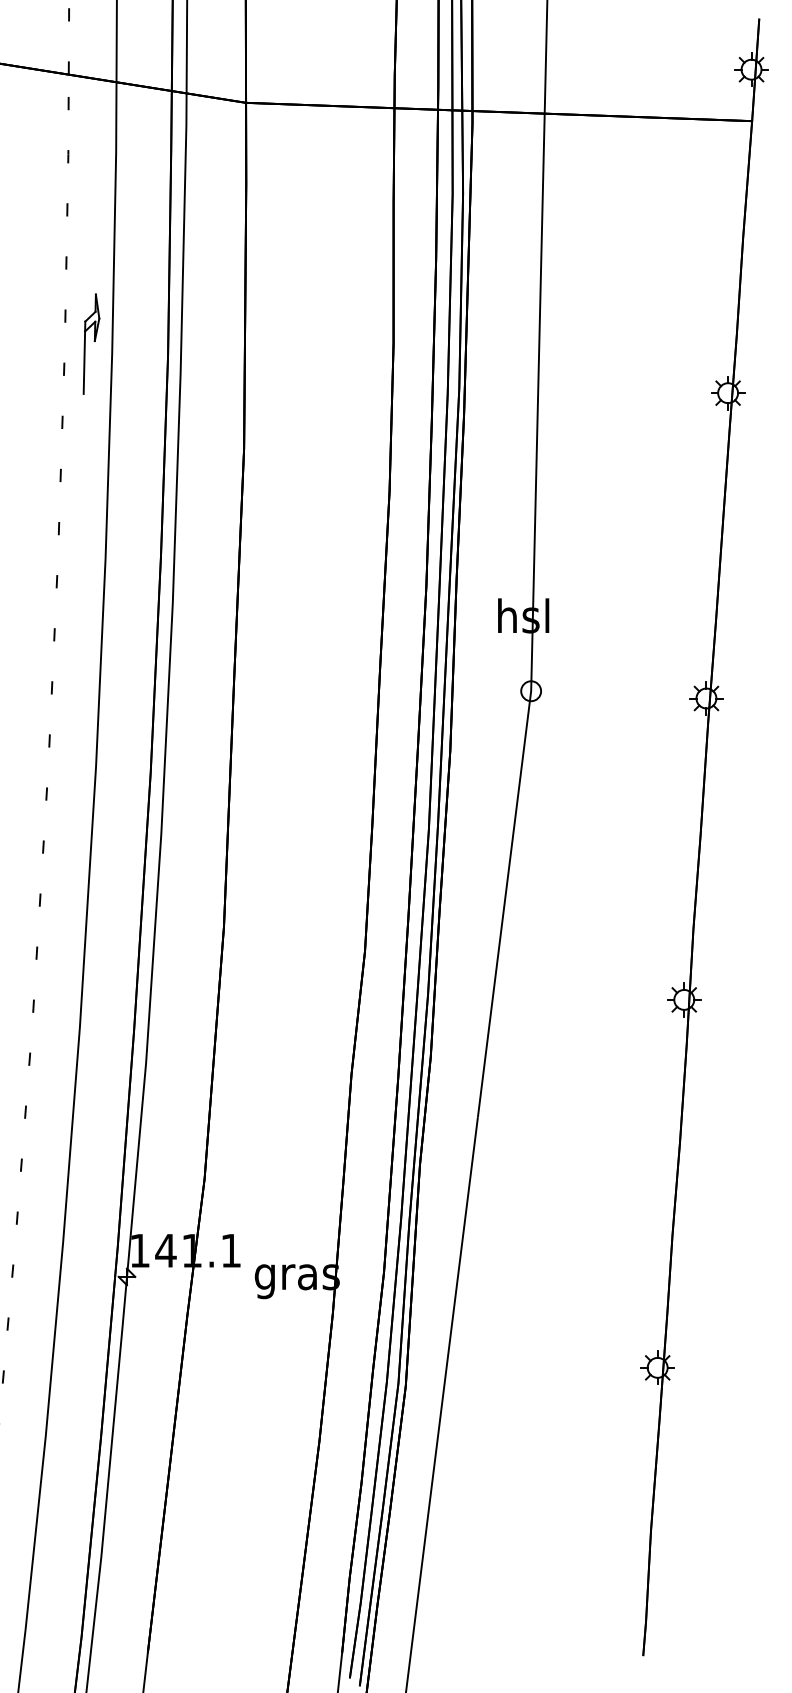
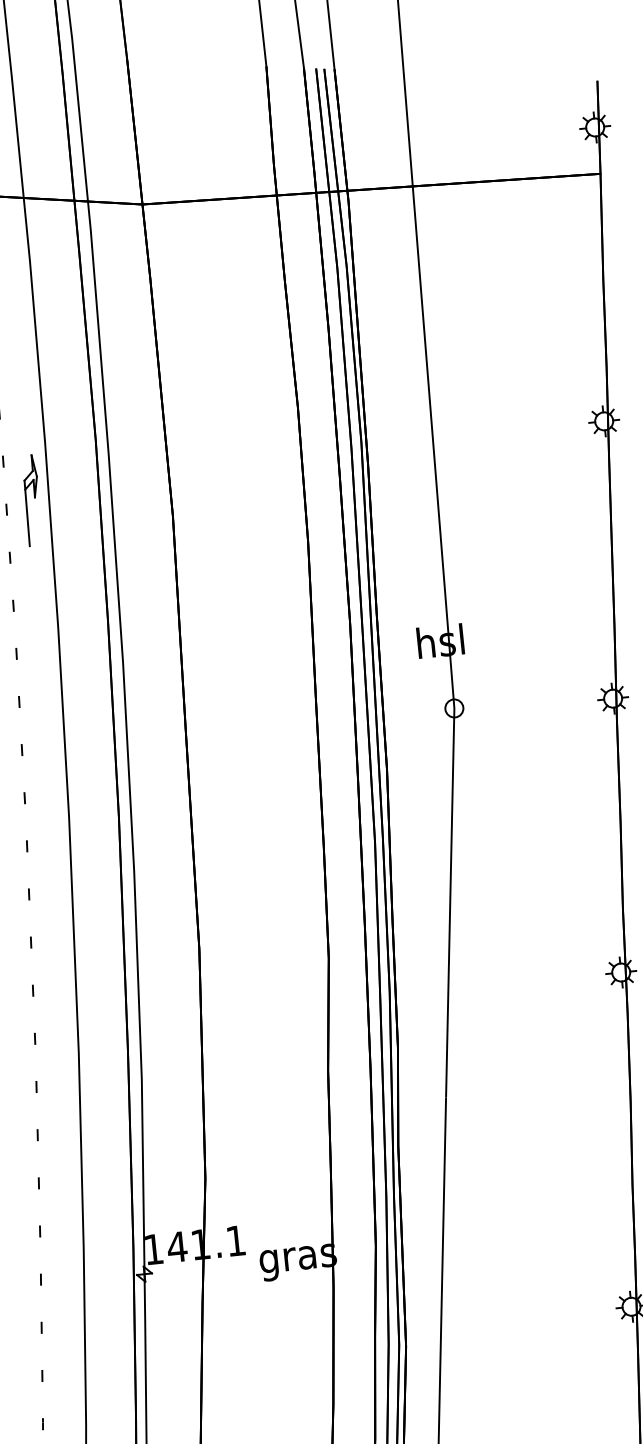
part: (91, 343) -> (32, 499), moved

